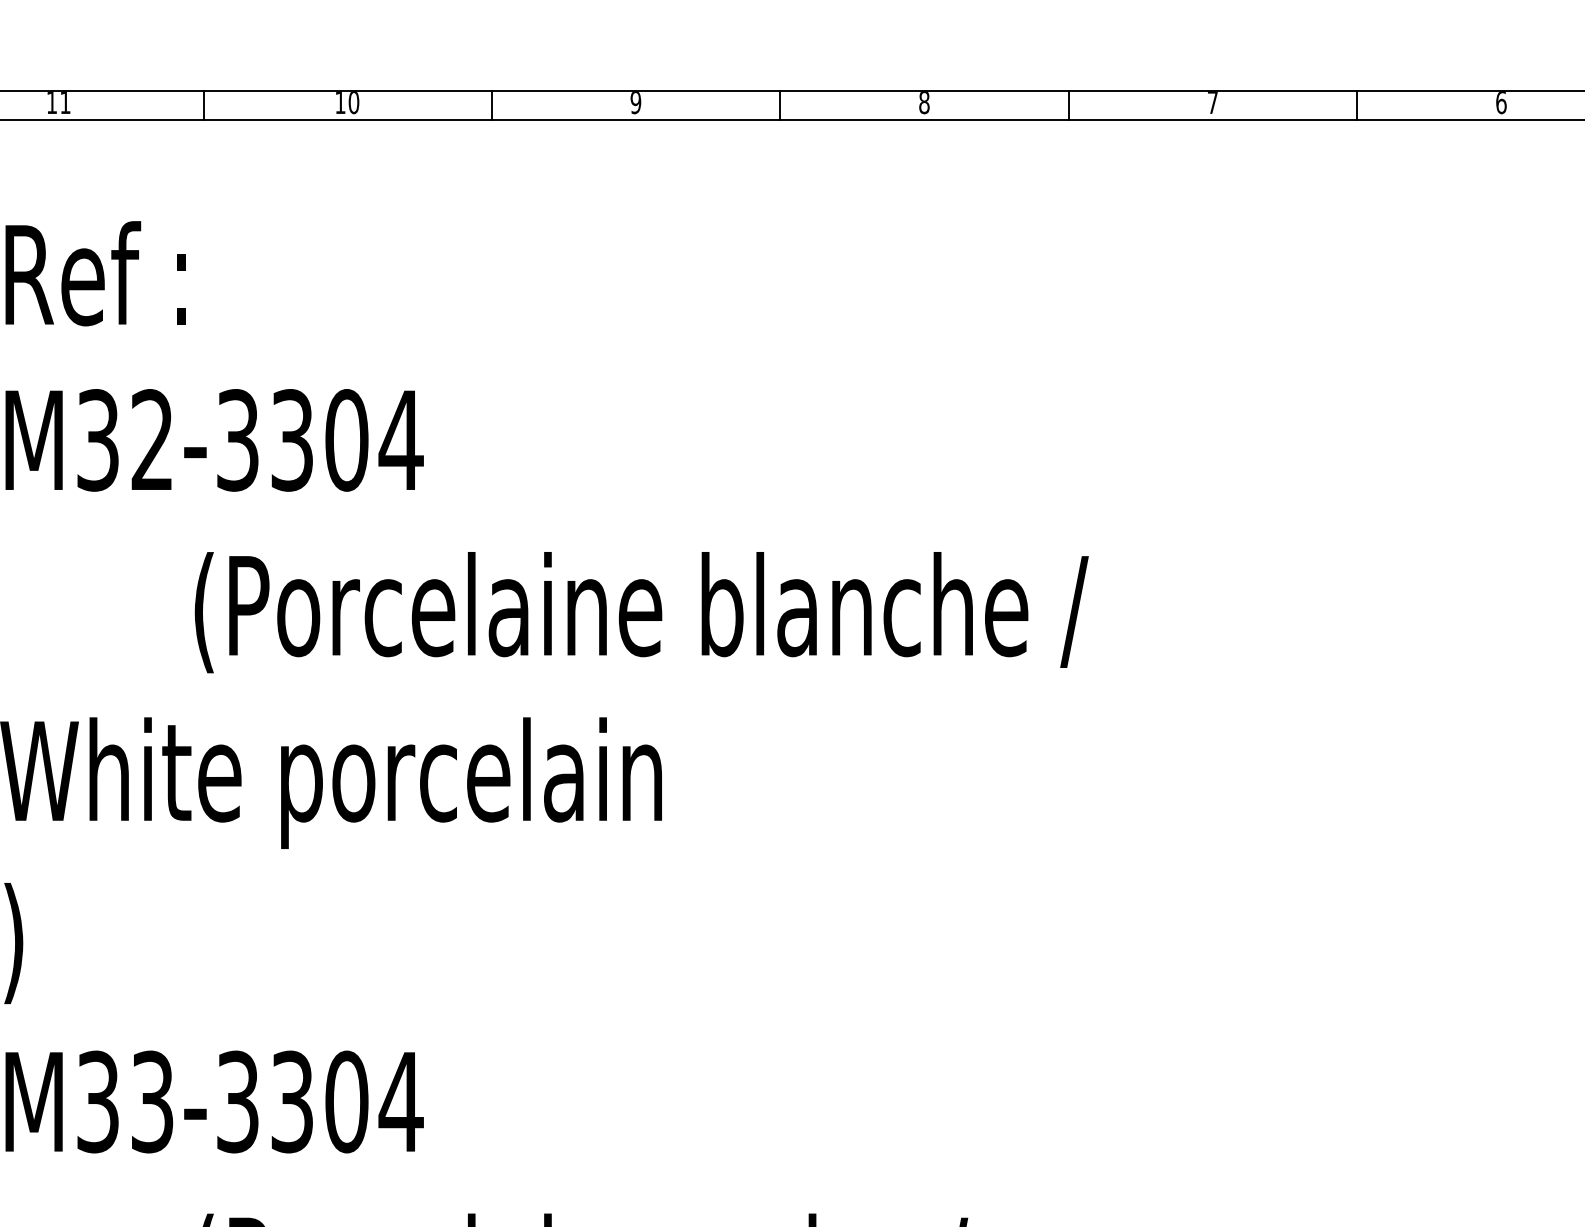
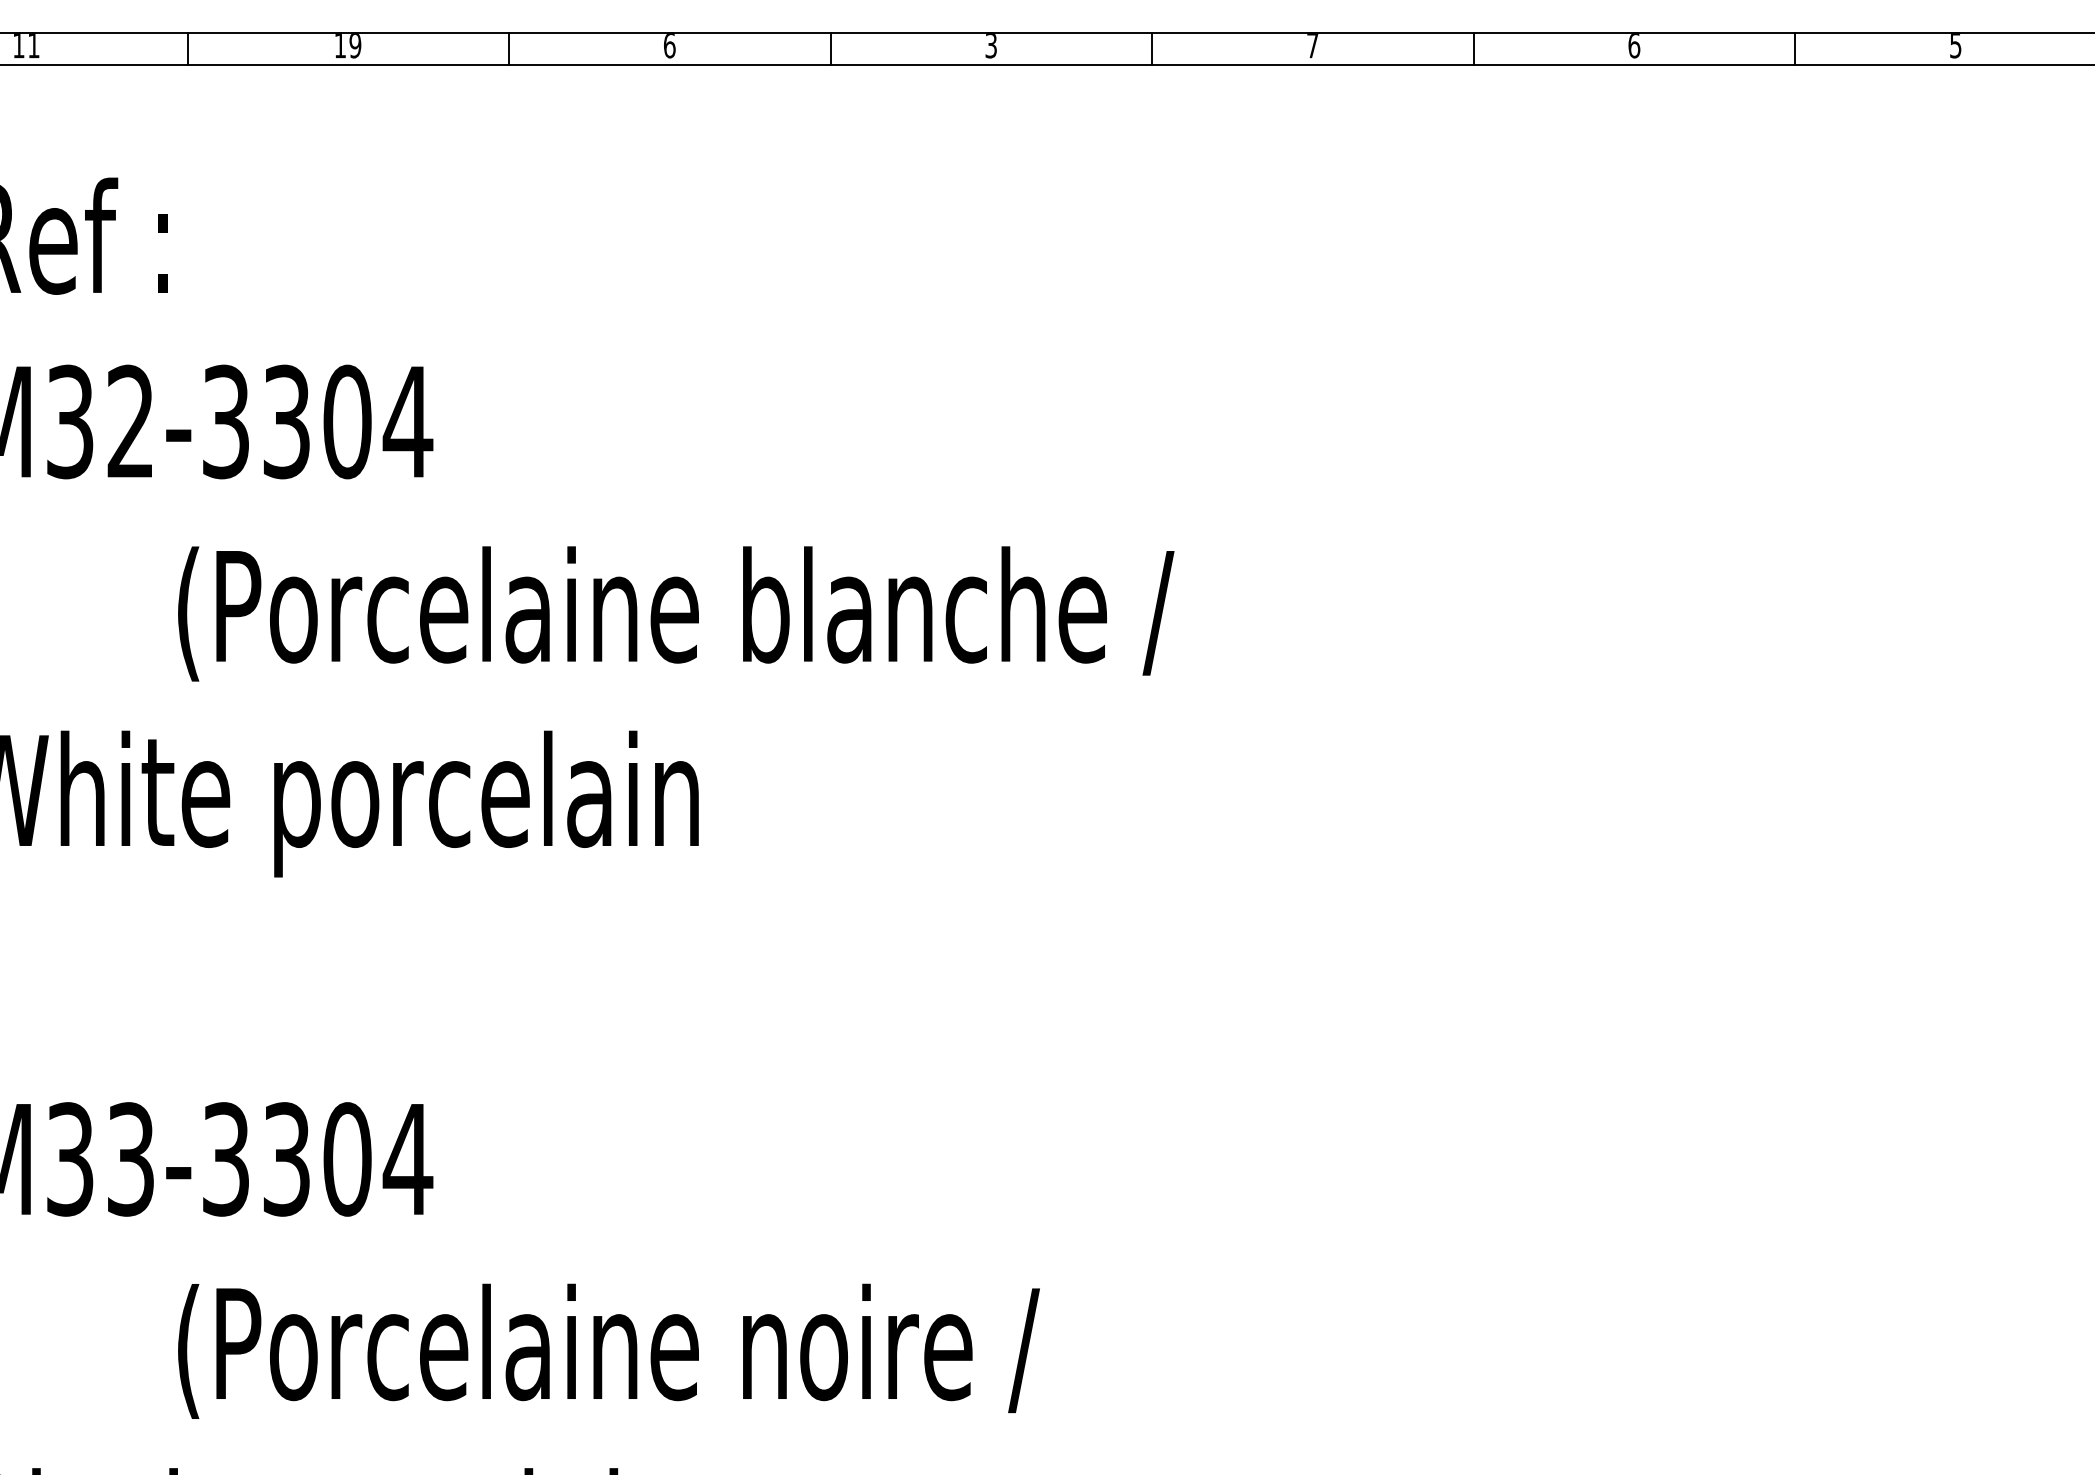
text: (354, 103) -> (355, 46), 10 -> 19
text: (635, 103) -> (669, 46), 9 -> 6
text: (924, 103) -> (991, 46), 8 -> 3

